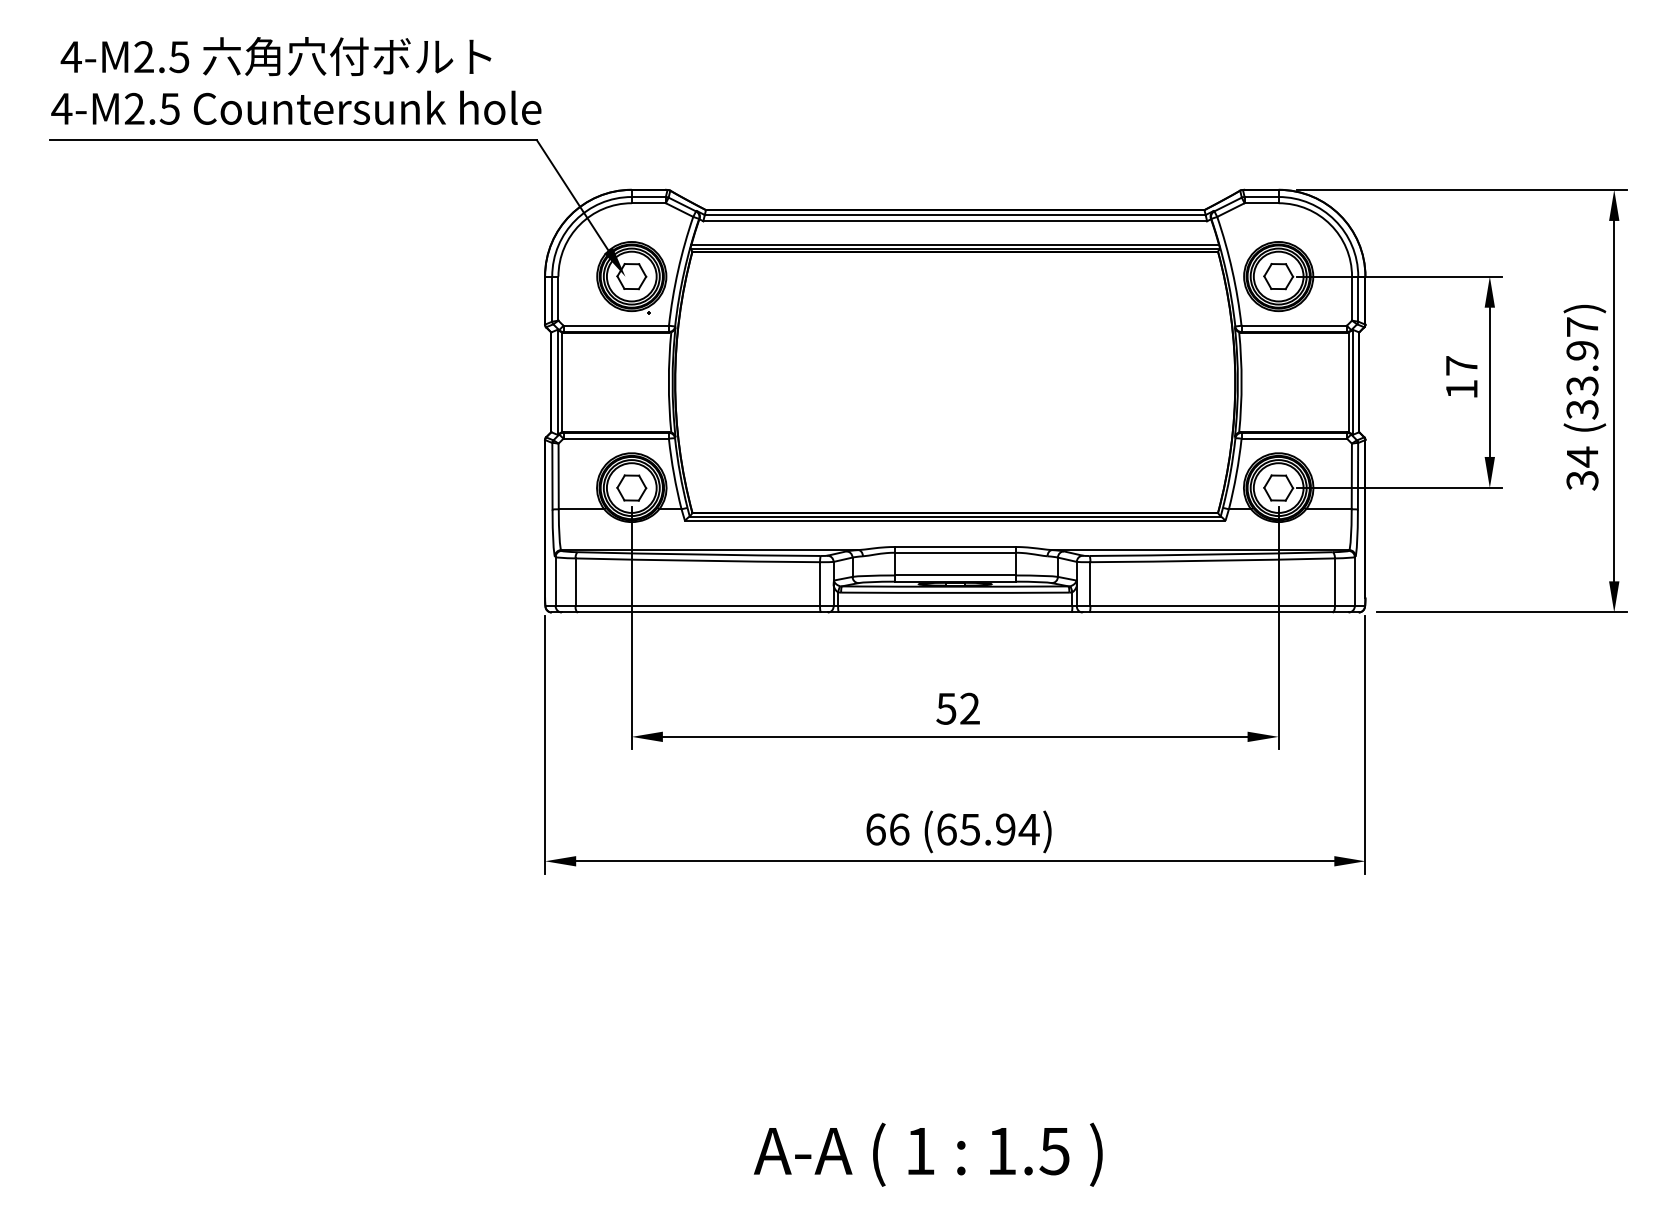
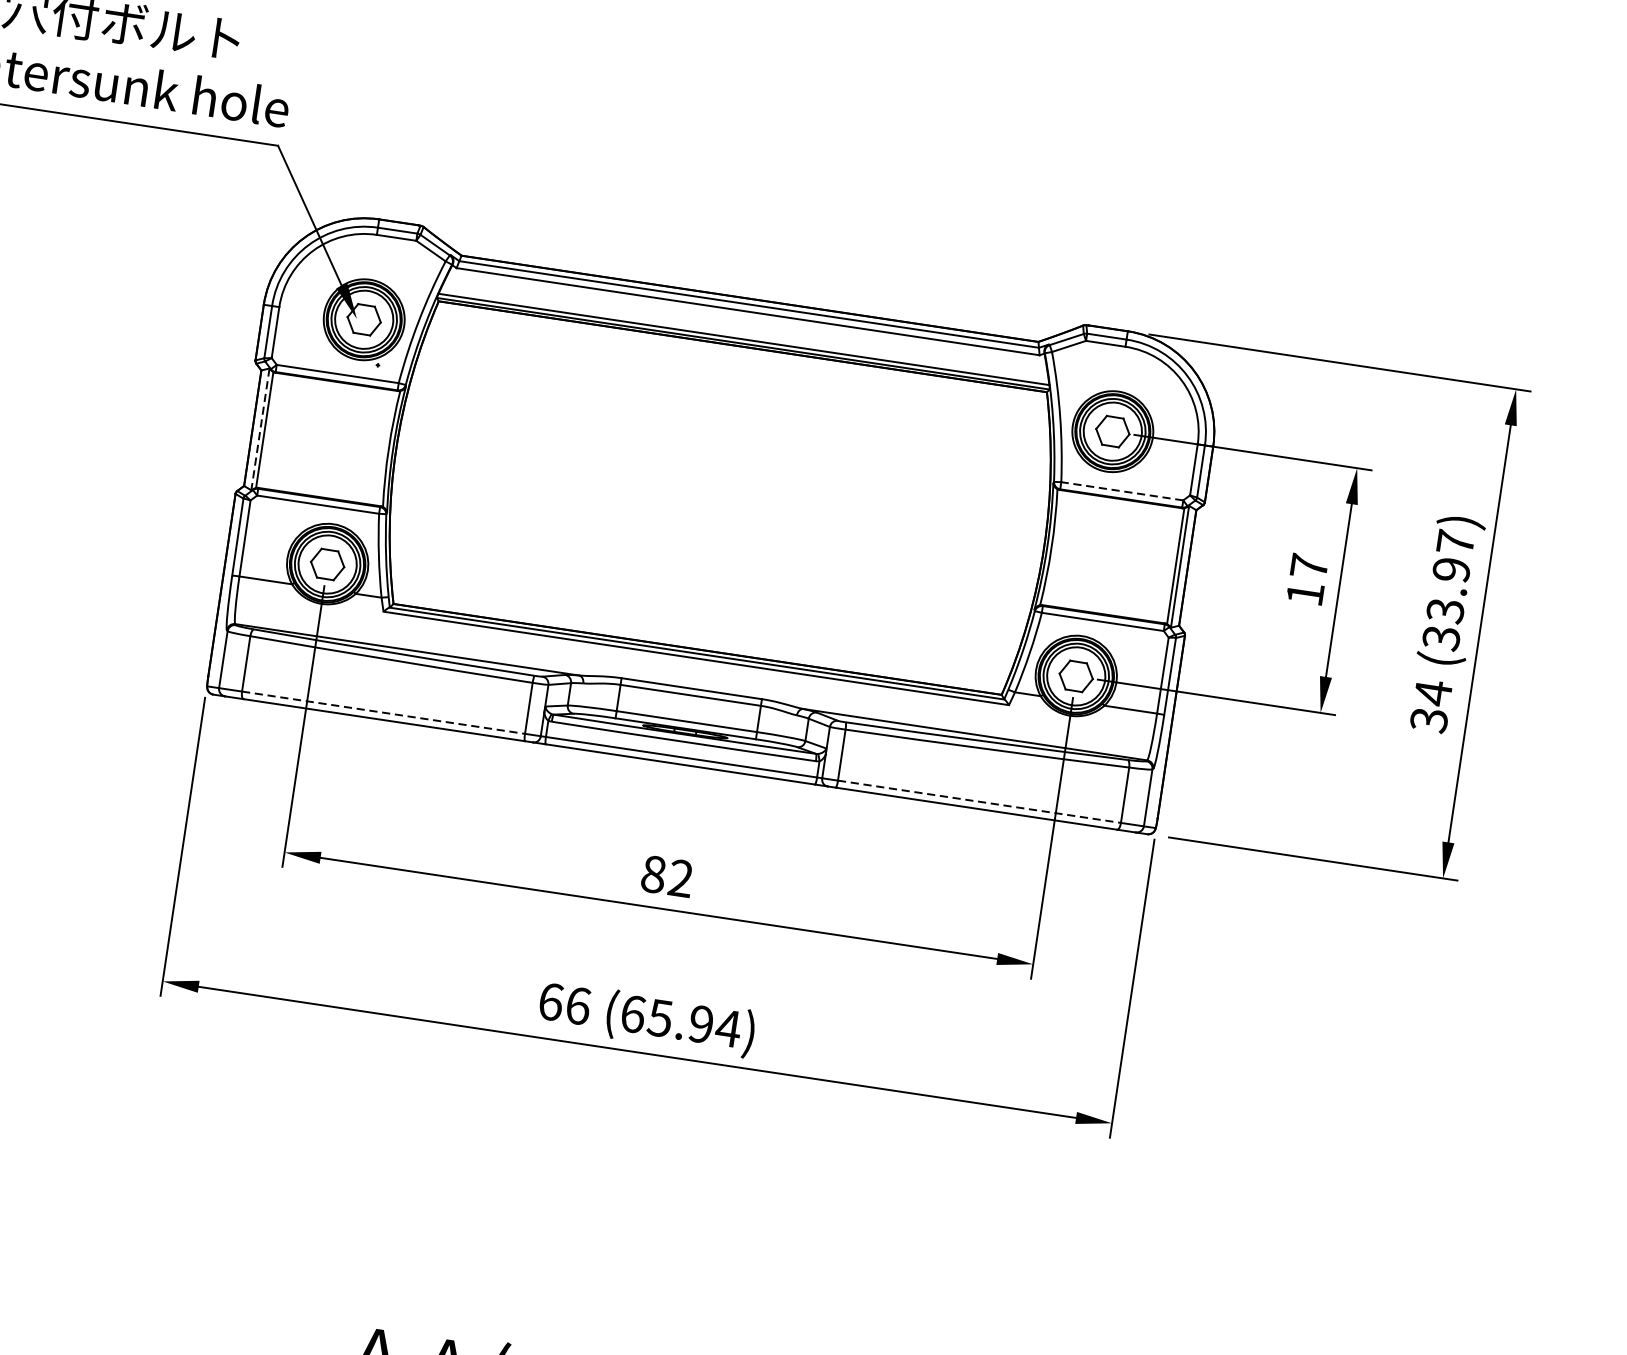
line: (1294, 325) -> (1122, 491), solid -> dashed
line: (557, 382) -> (259, 429), solid -> dashed
line: (698, 606) -> (384, 713), solid -> dashed
line: (1213, 606) -> (980, 802), solid -> dashed
text: (946, 708) -> (653, 874), 52 -> 82

